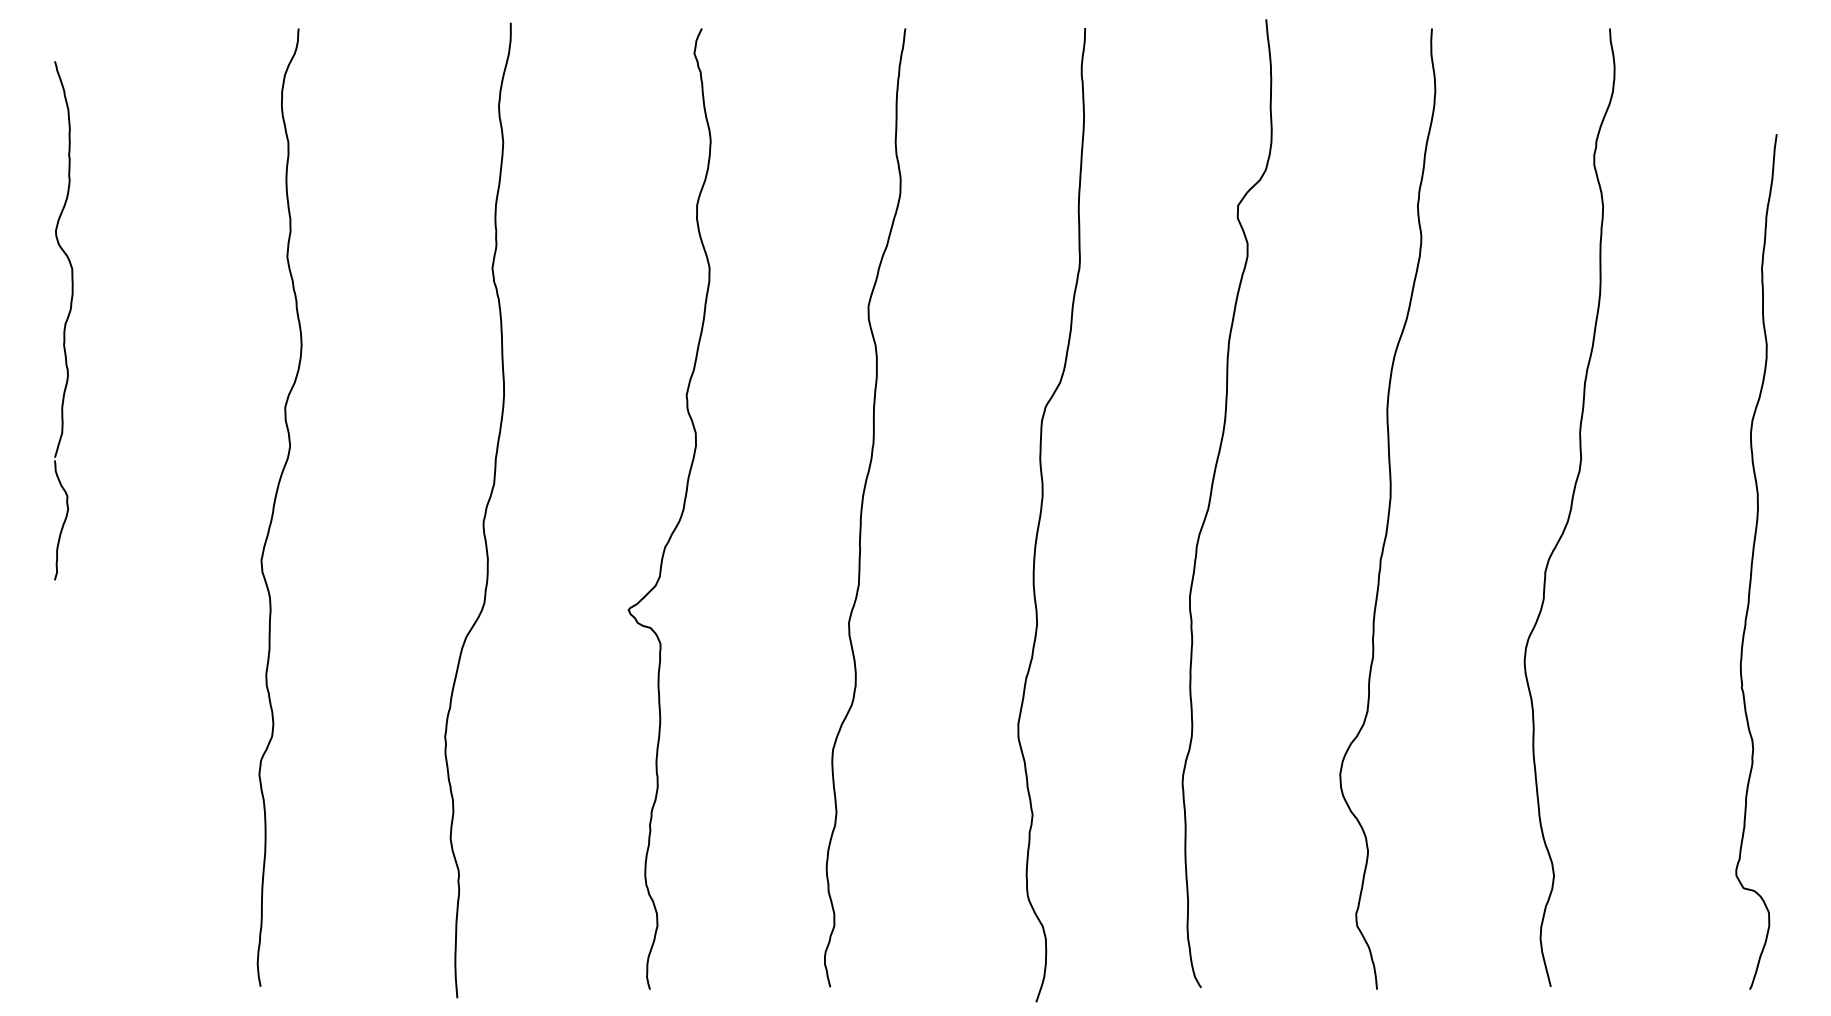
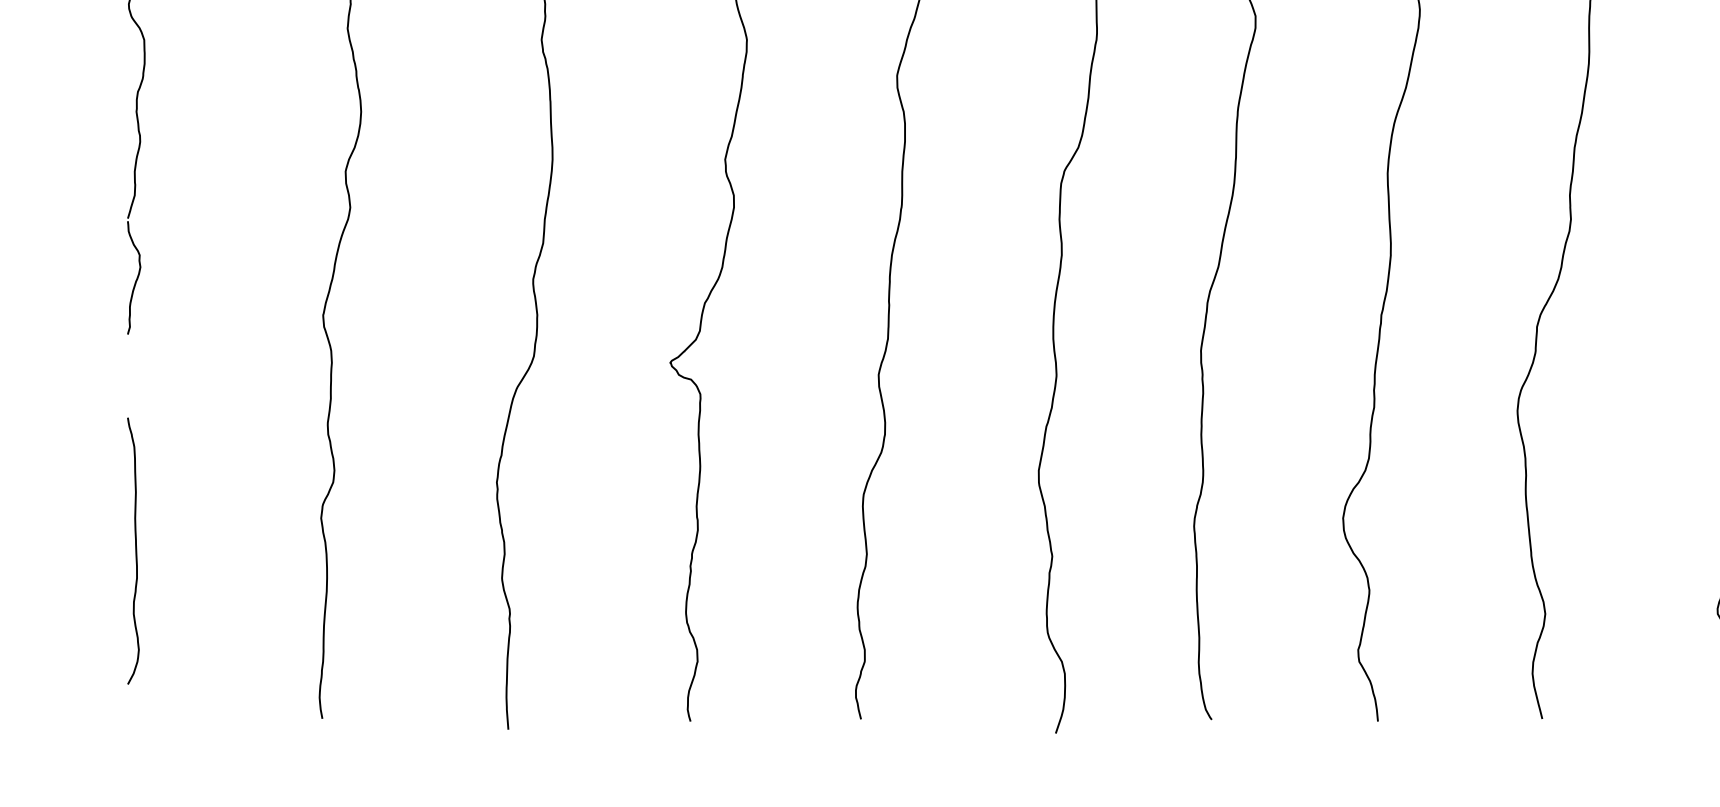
curve: (62, 809) -> (135, 551), added

